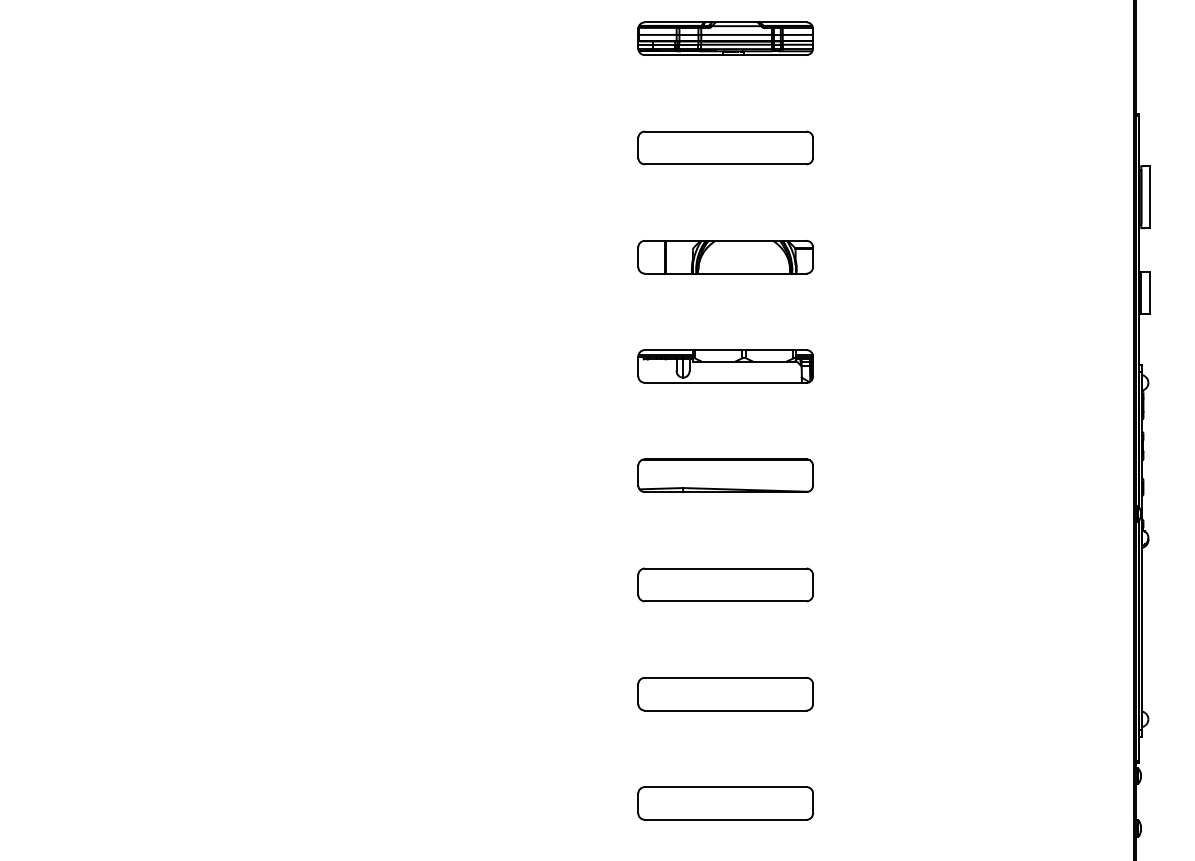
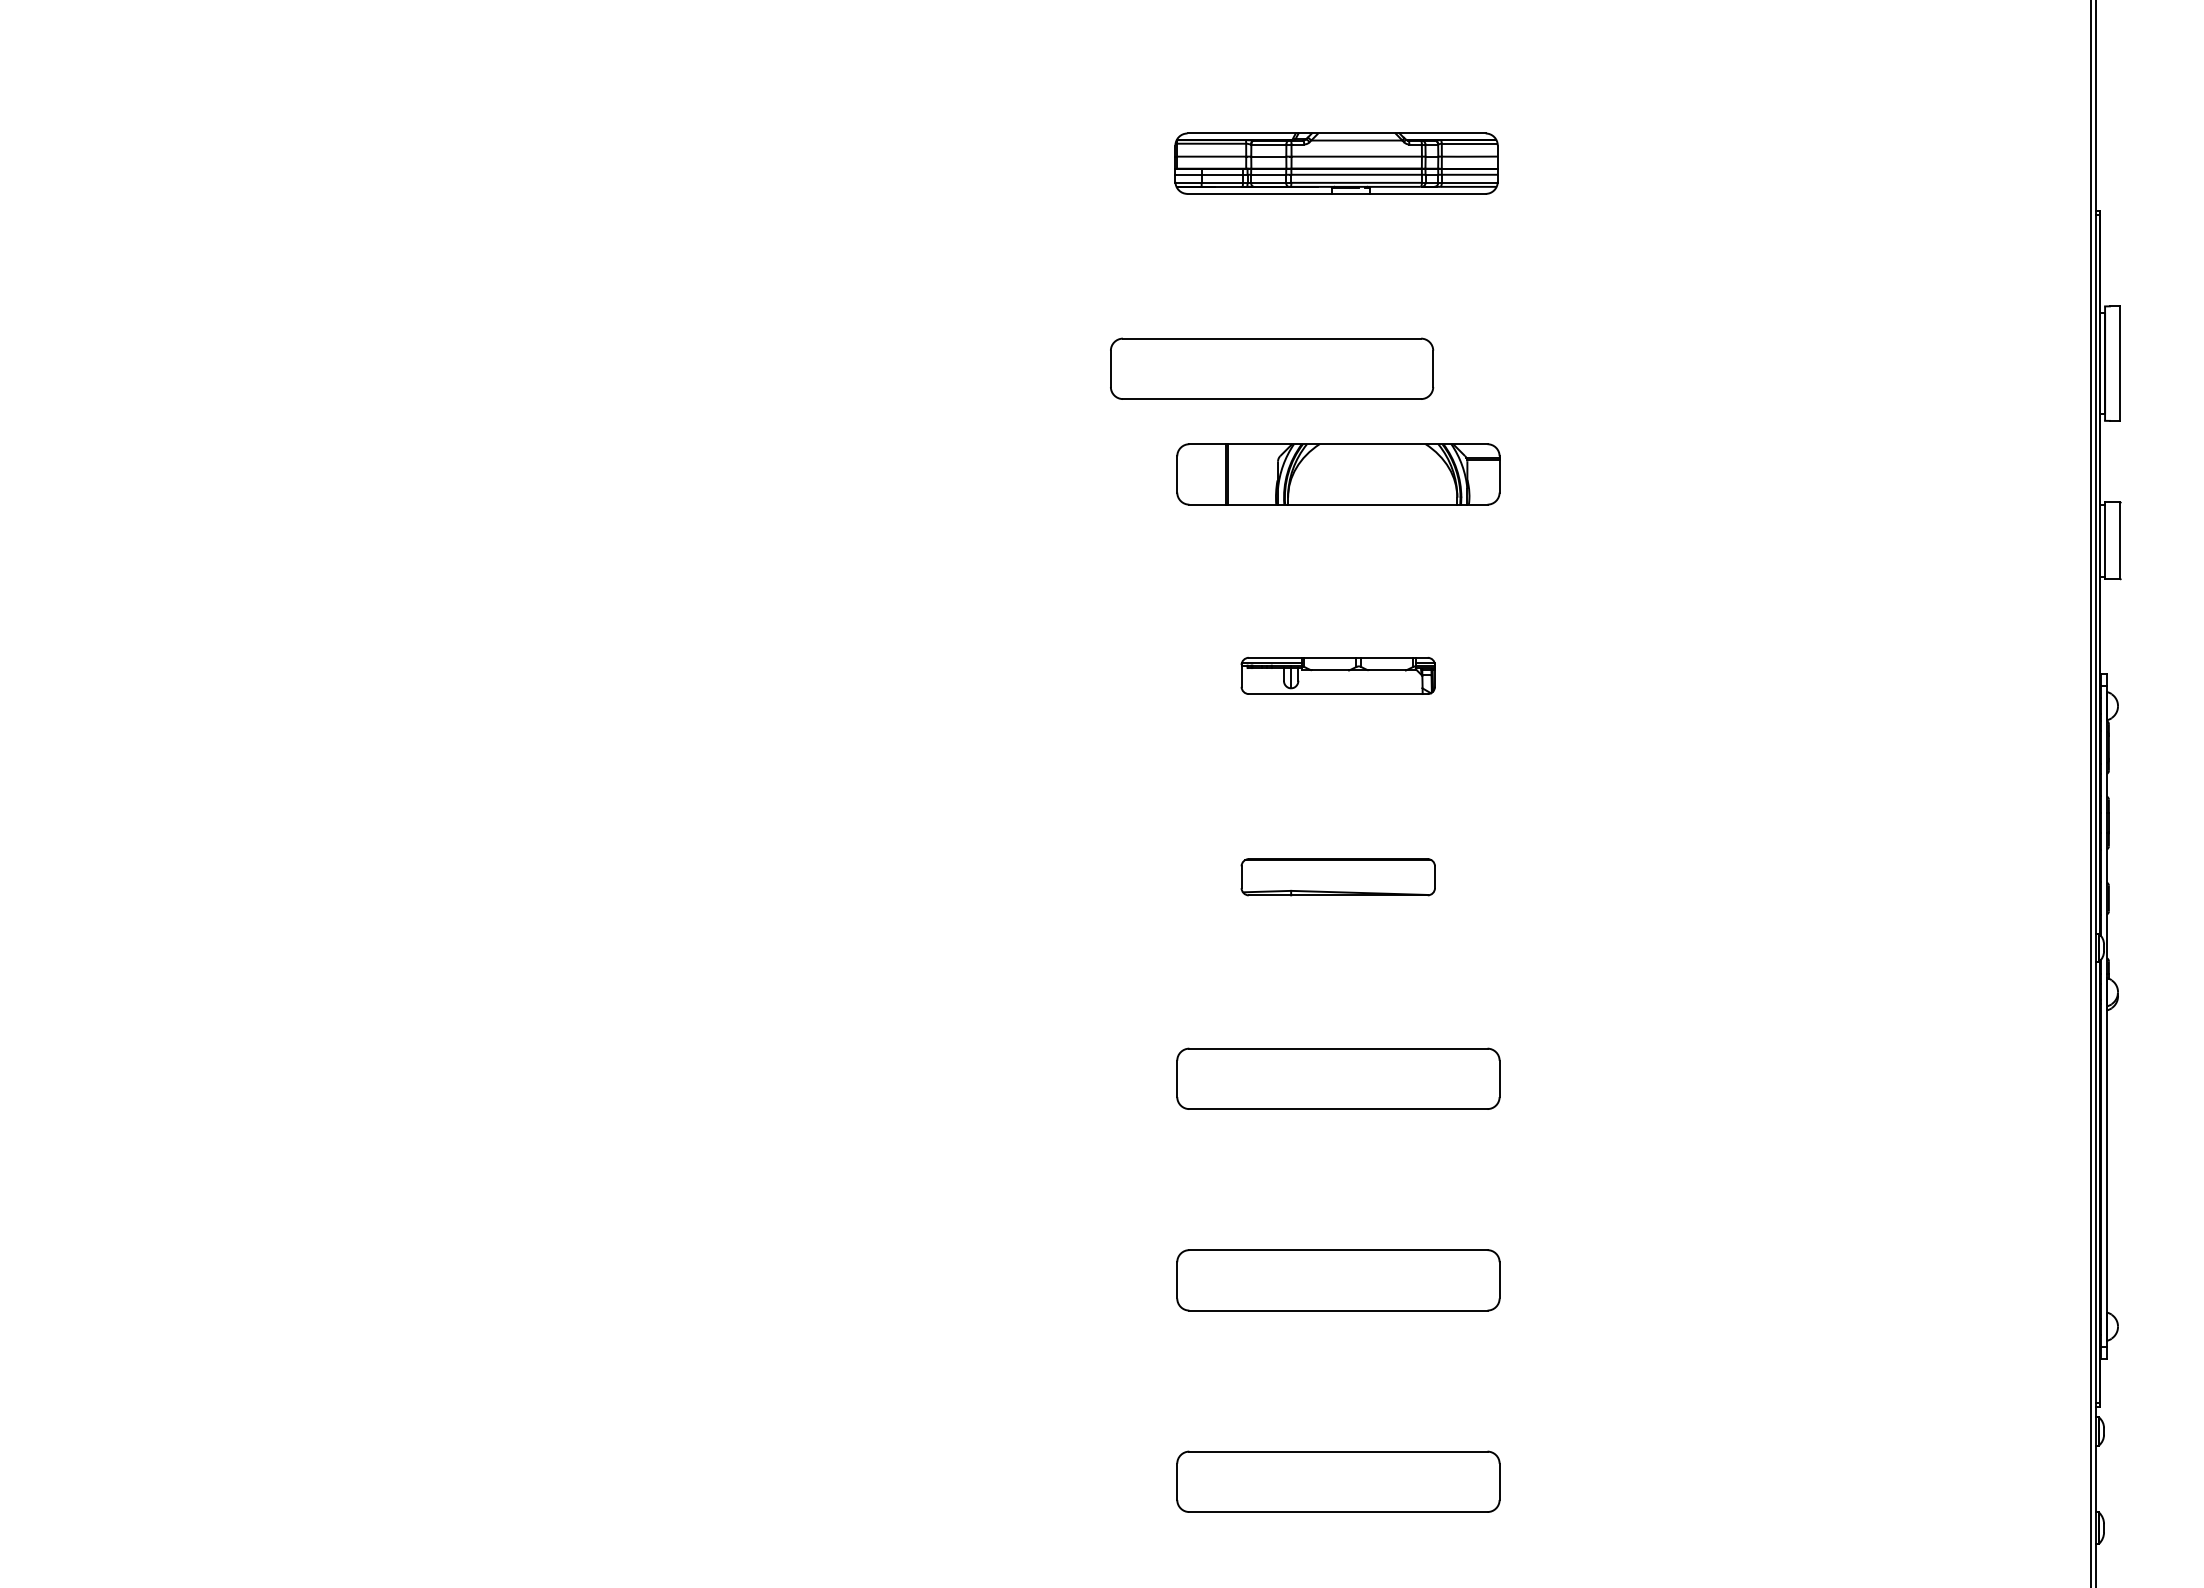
part: (725, 38) -> (1336, 163), moved
part: (725, 147) -> (1271, 367), moved
part: (725, 366) -> (1338, 675), size x0.6
part: (725, 475) -> (1338, 876), size x0.6

